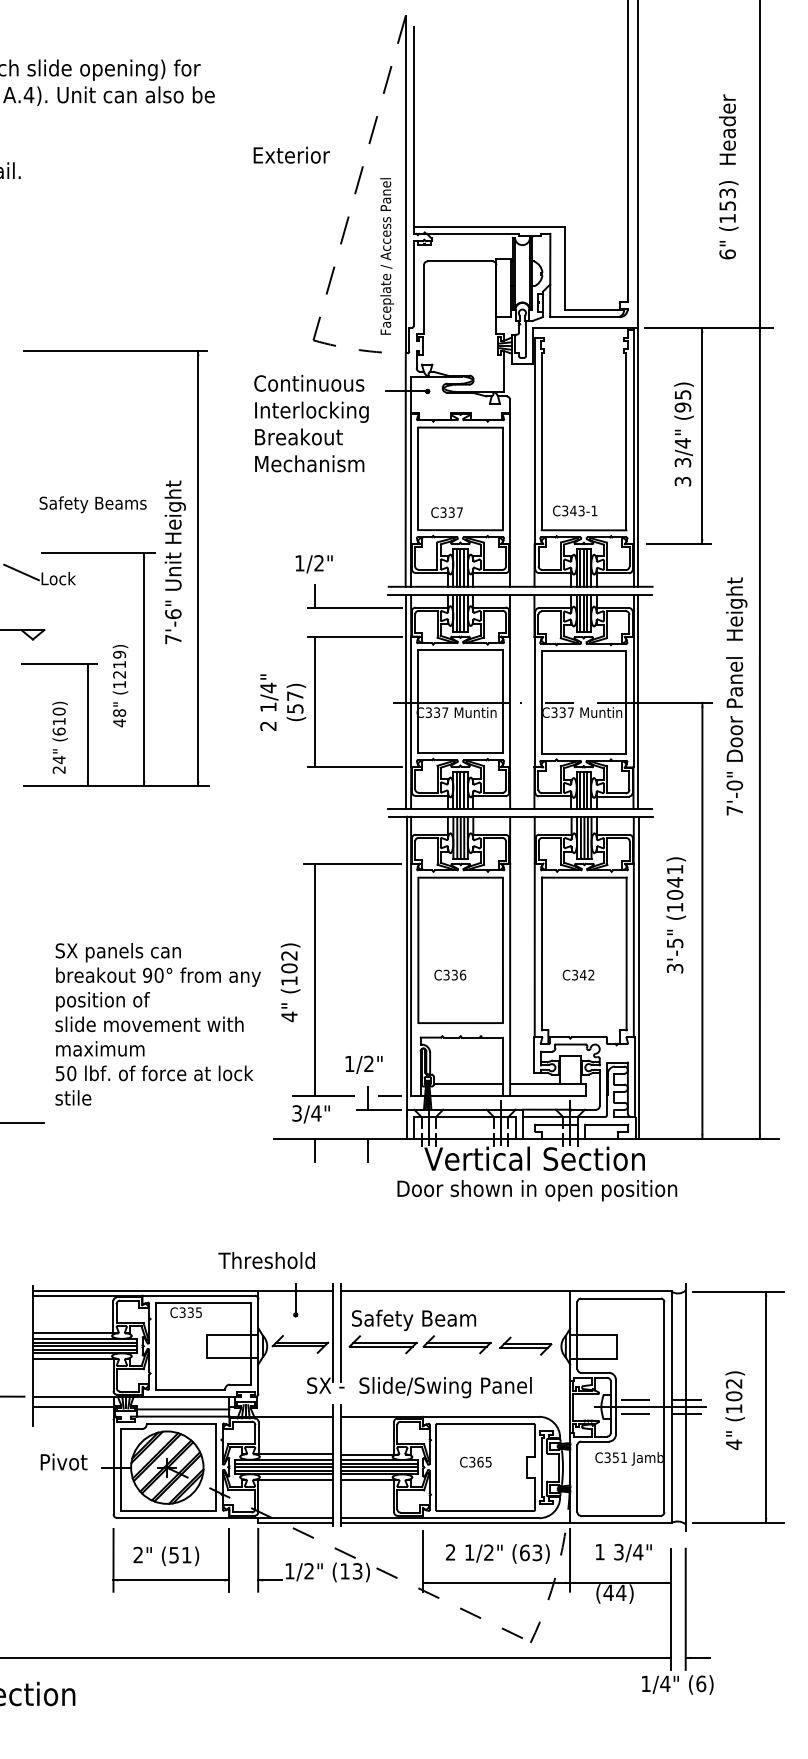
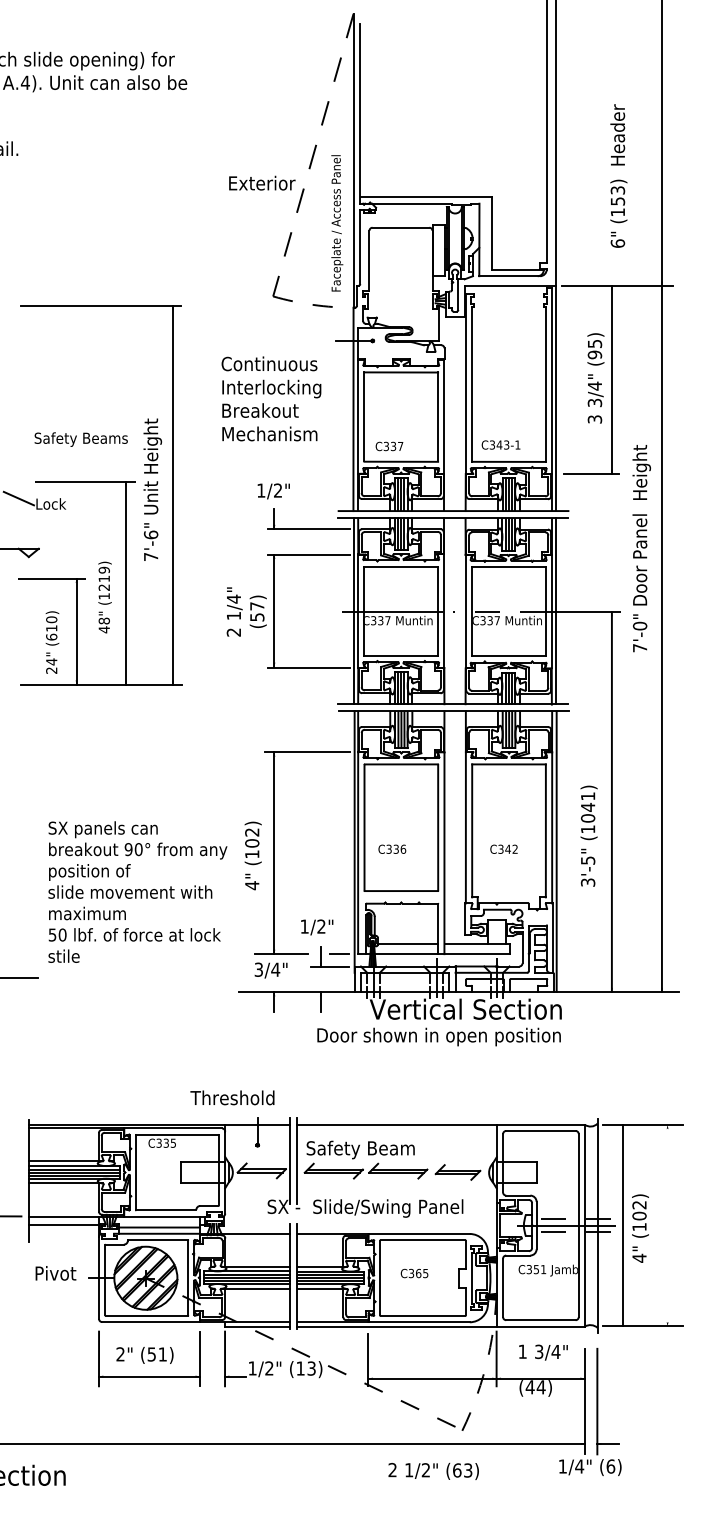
text: (292, 154) -> (262, 182), moved
text: (728, 176) -> (618, 175), moved
text: (311, 423) -> (271, 398), moved
text: (736, 696) -> (641, 548), moved
text: (675, 914) -> (588, 835), moved
text: (536, 1190) -> (438, 1036), moved
line: (766, 1407) -> (622, 1225), moved
text: (497, 1552) -> (433, 1470), moved

